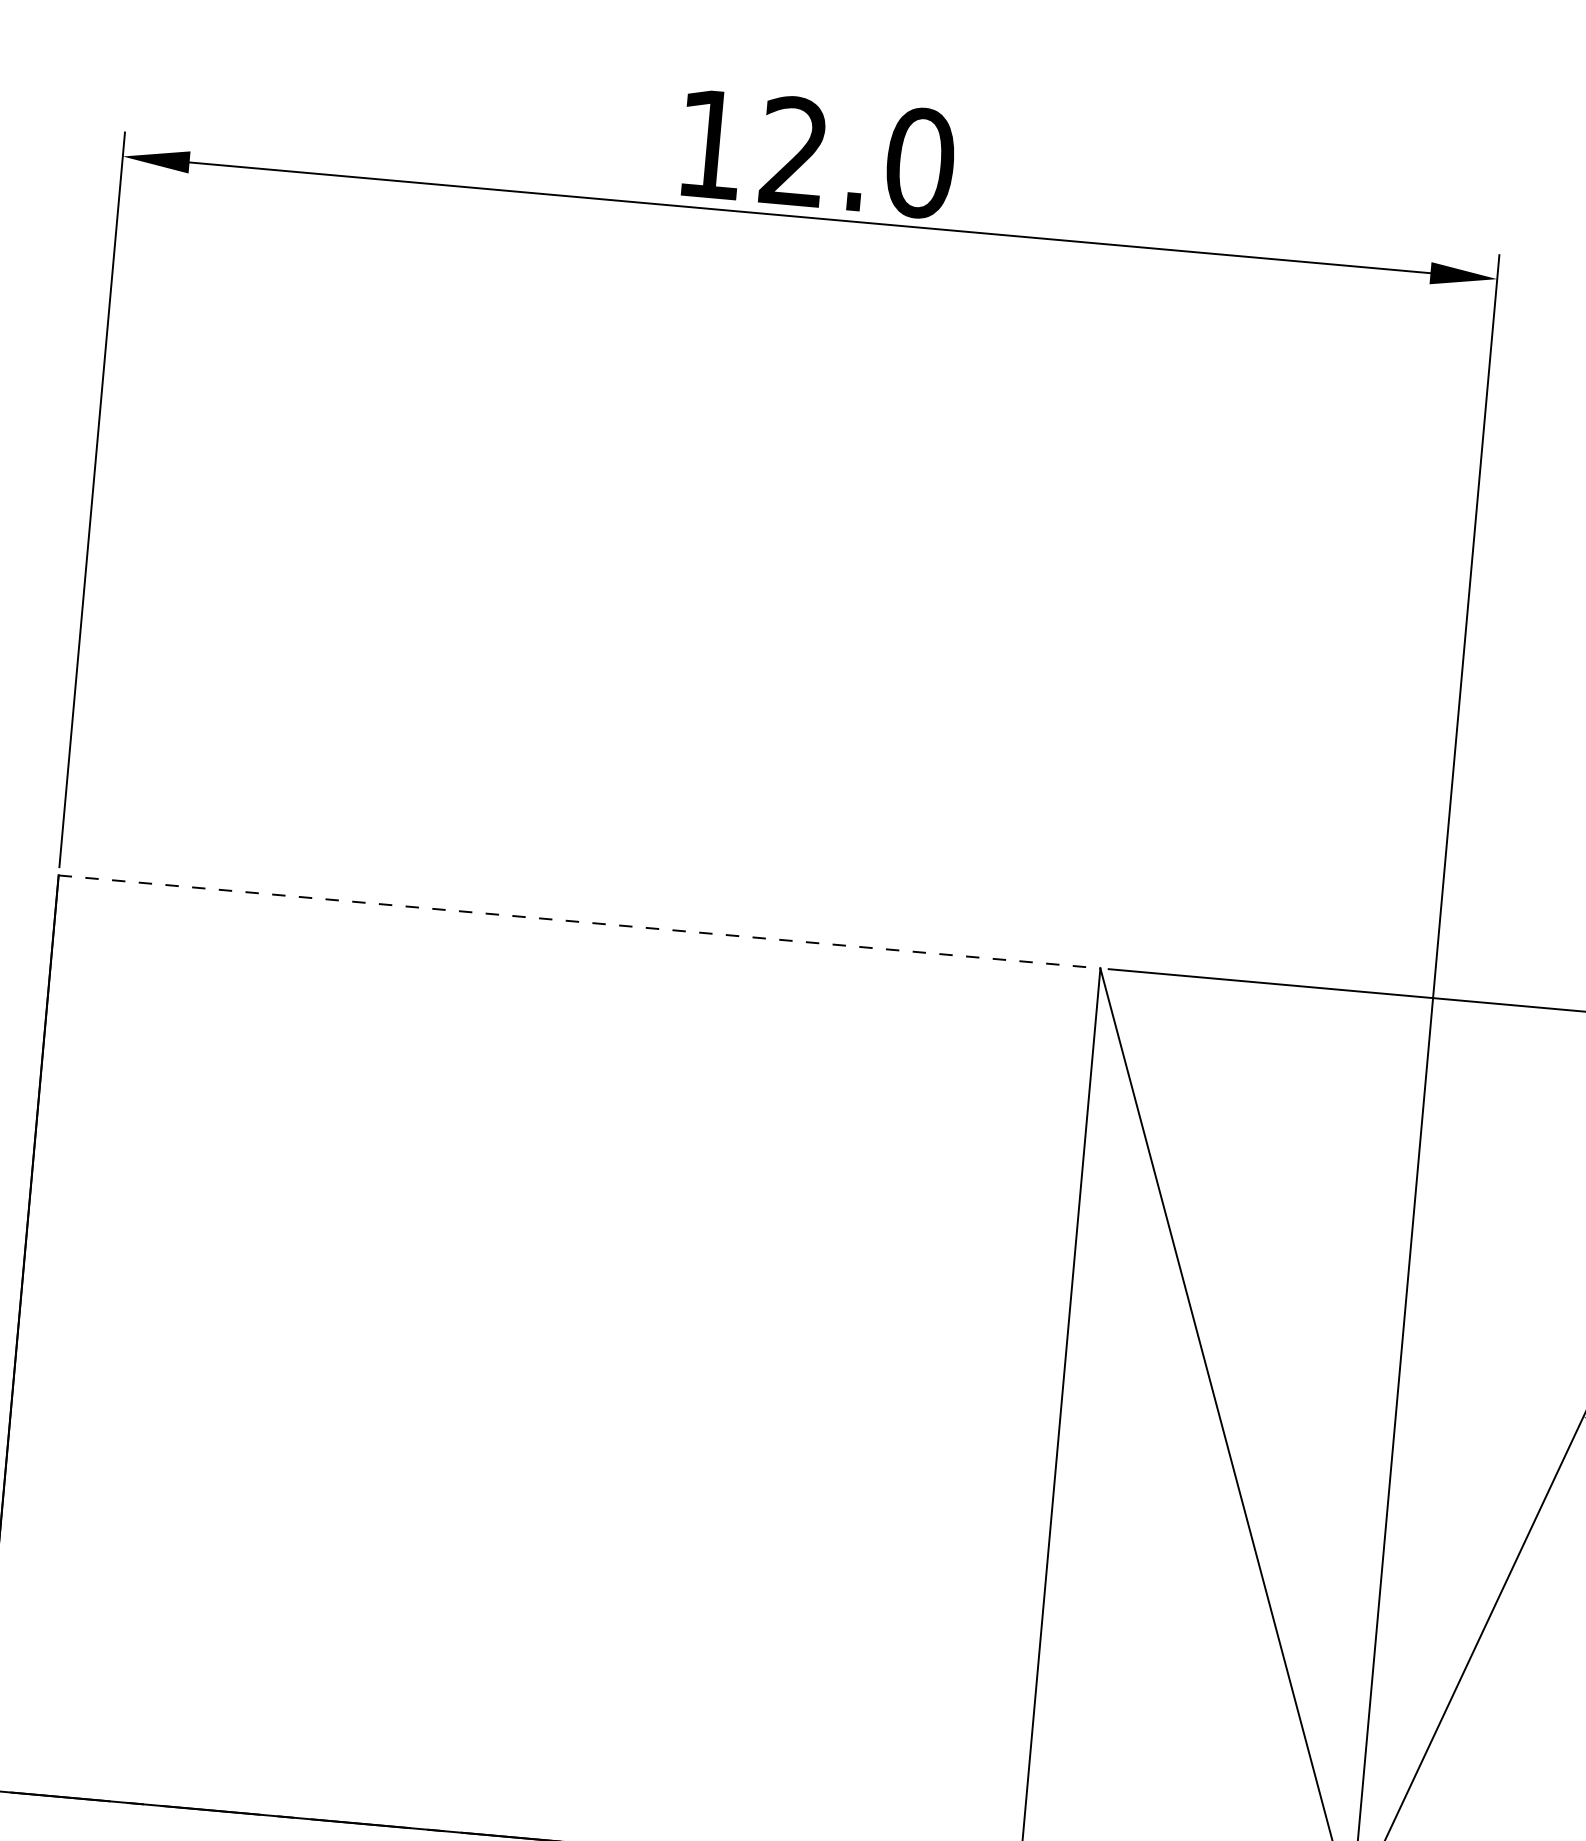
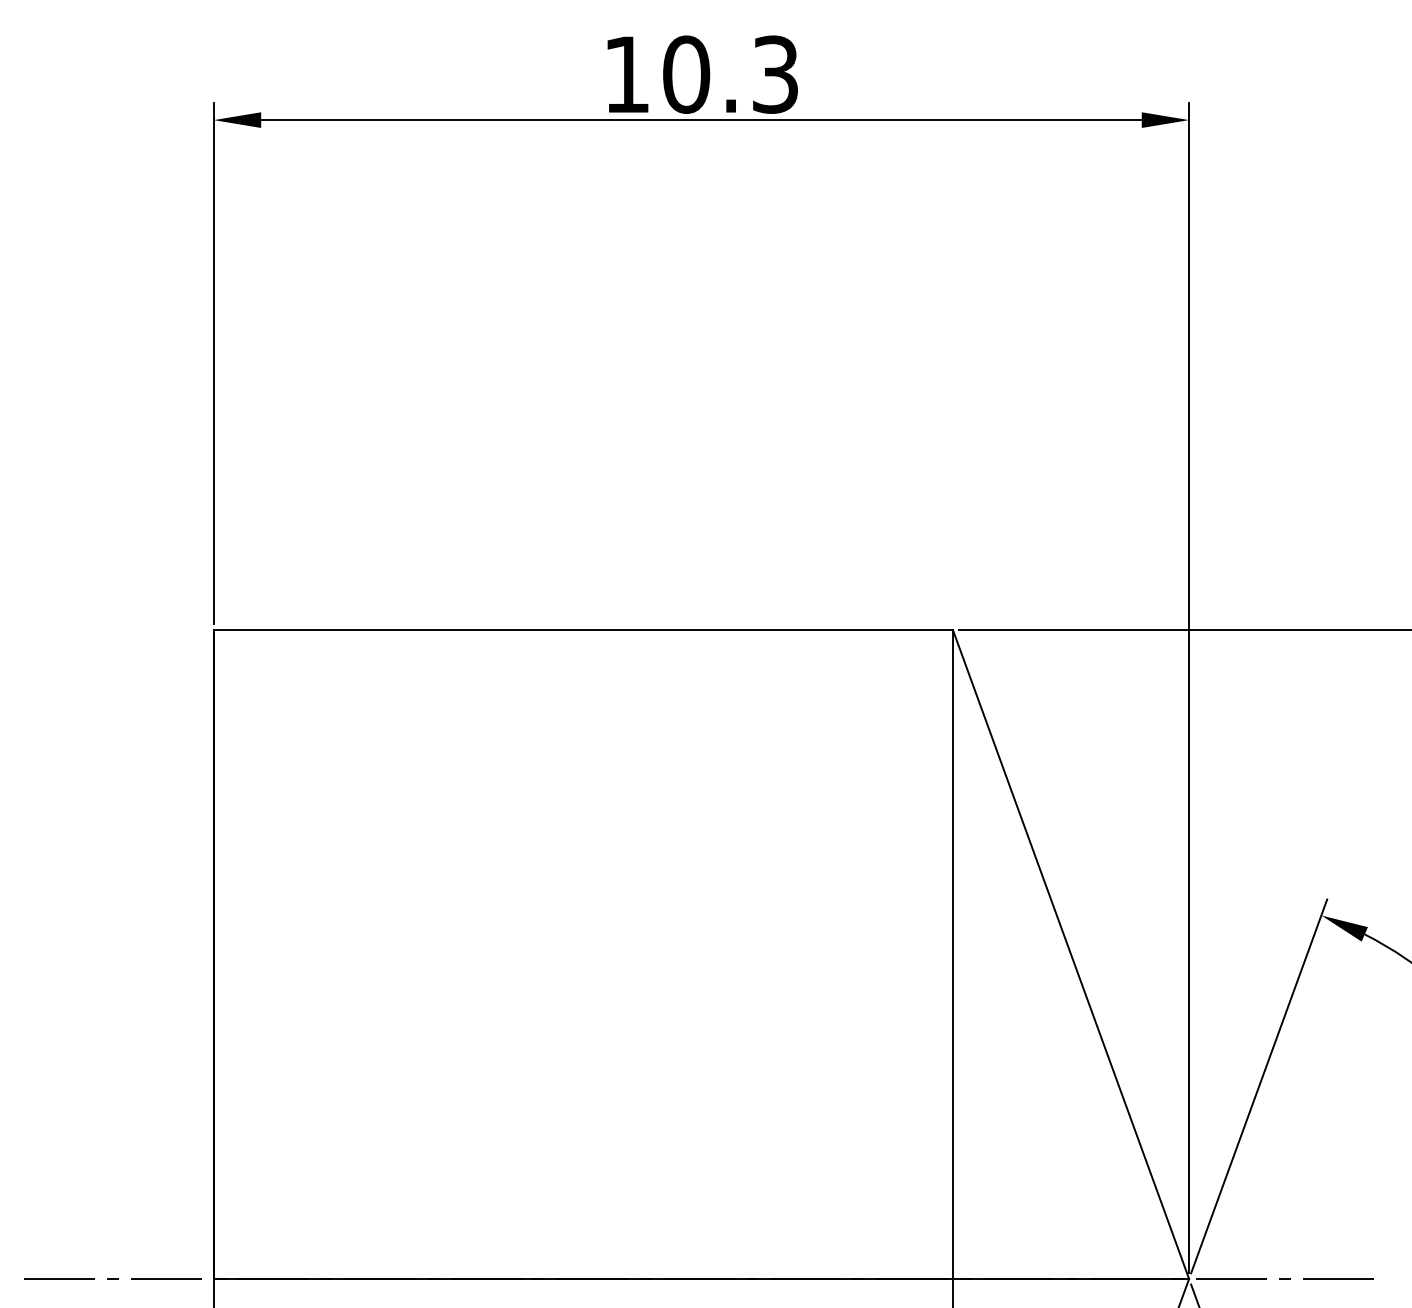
text: (858, 157) -> (731, 74), 12.0 -> 10.3
line: (579, 922) -> (583, 630), dashed -> solid

